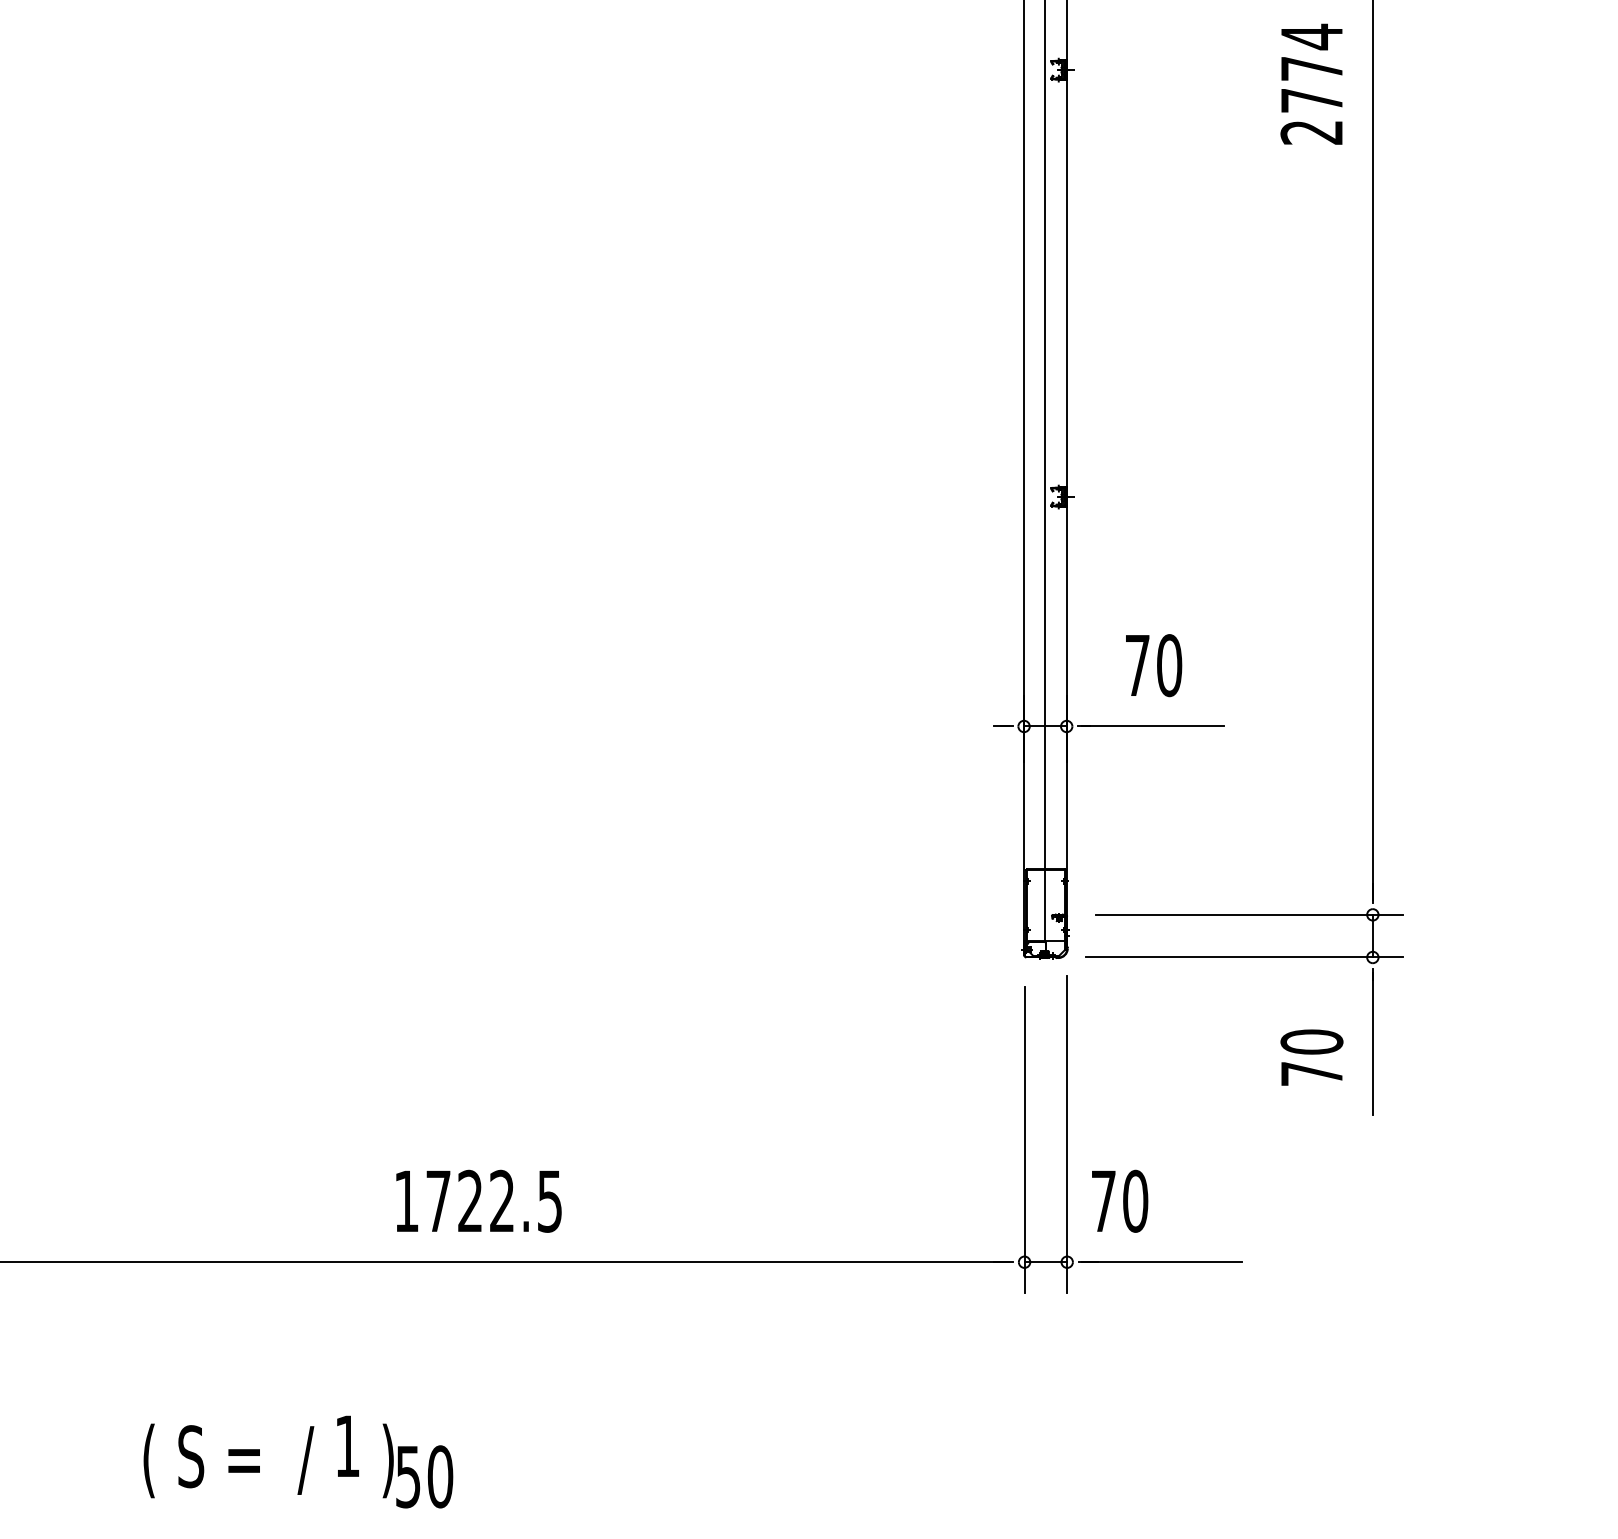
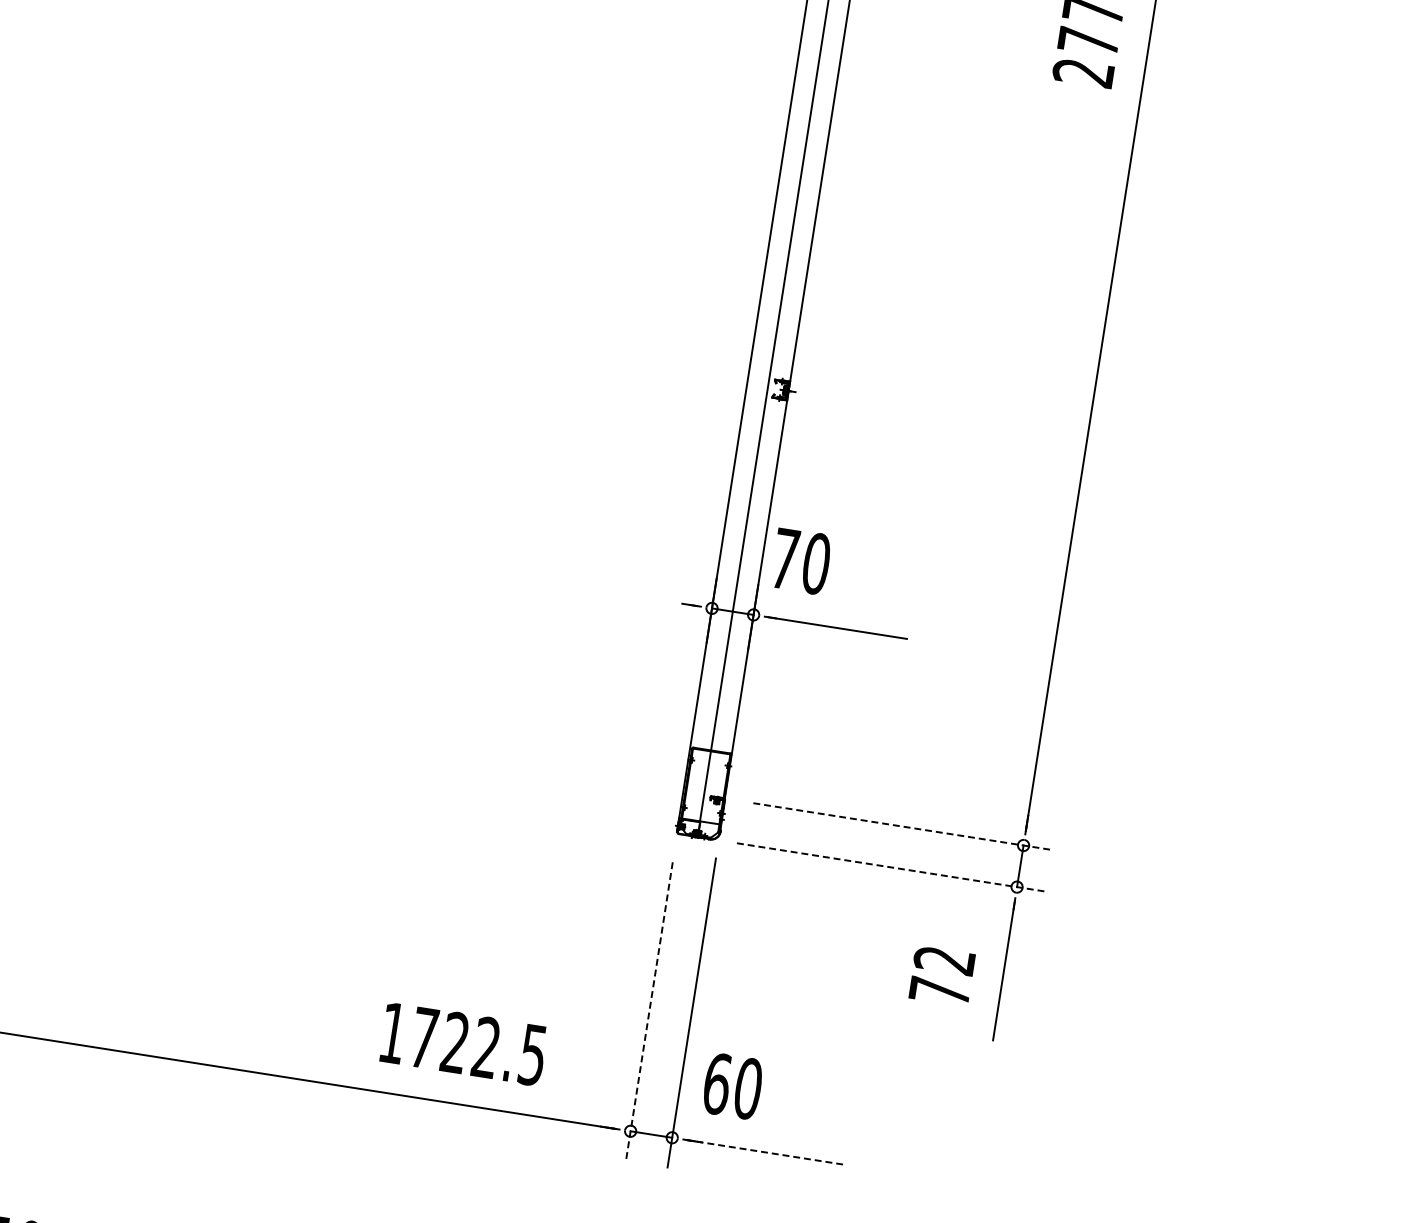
text: (1154, 665) -> (801, 561), moved
line: (1249, 914) -> (903, 826), solid -> dashed
line: (1244, 957) -> (891, 867), solid -> dashed
text: (1311, 1041) -> (944, 959), 70 -> 72
line: (1024, 1140) -> (649, 1012), solid -> dashed
text: (478, 1200) -> (463, 1043), moved
text: (1103, 1200) -> (717, 1083), 70 -> 60
line: (1162, 1262) -> (765, 1152), solid -> dashed

